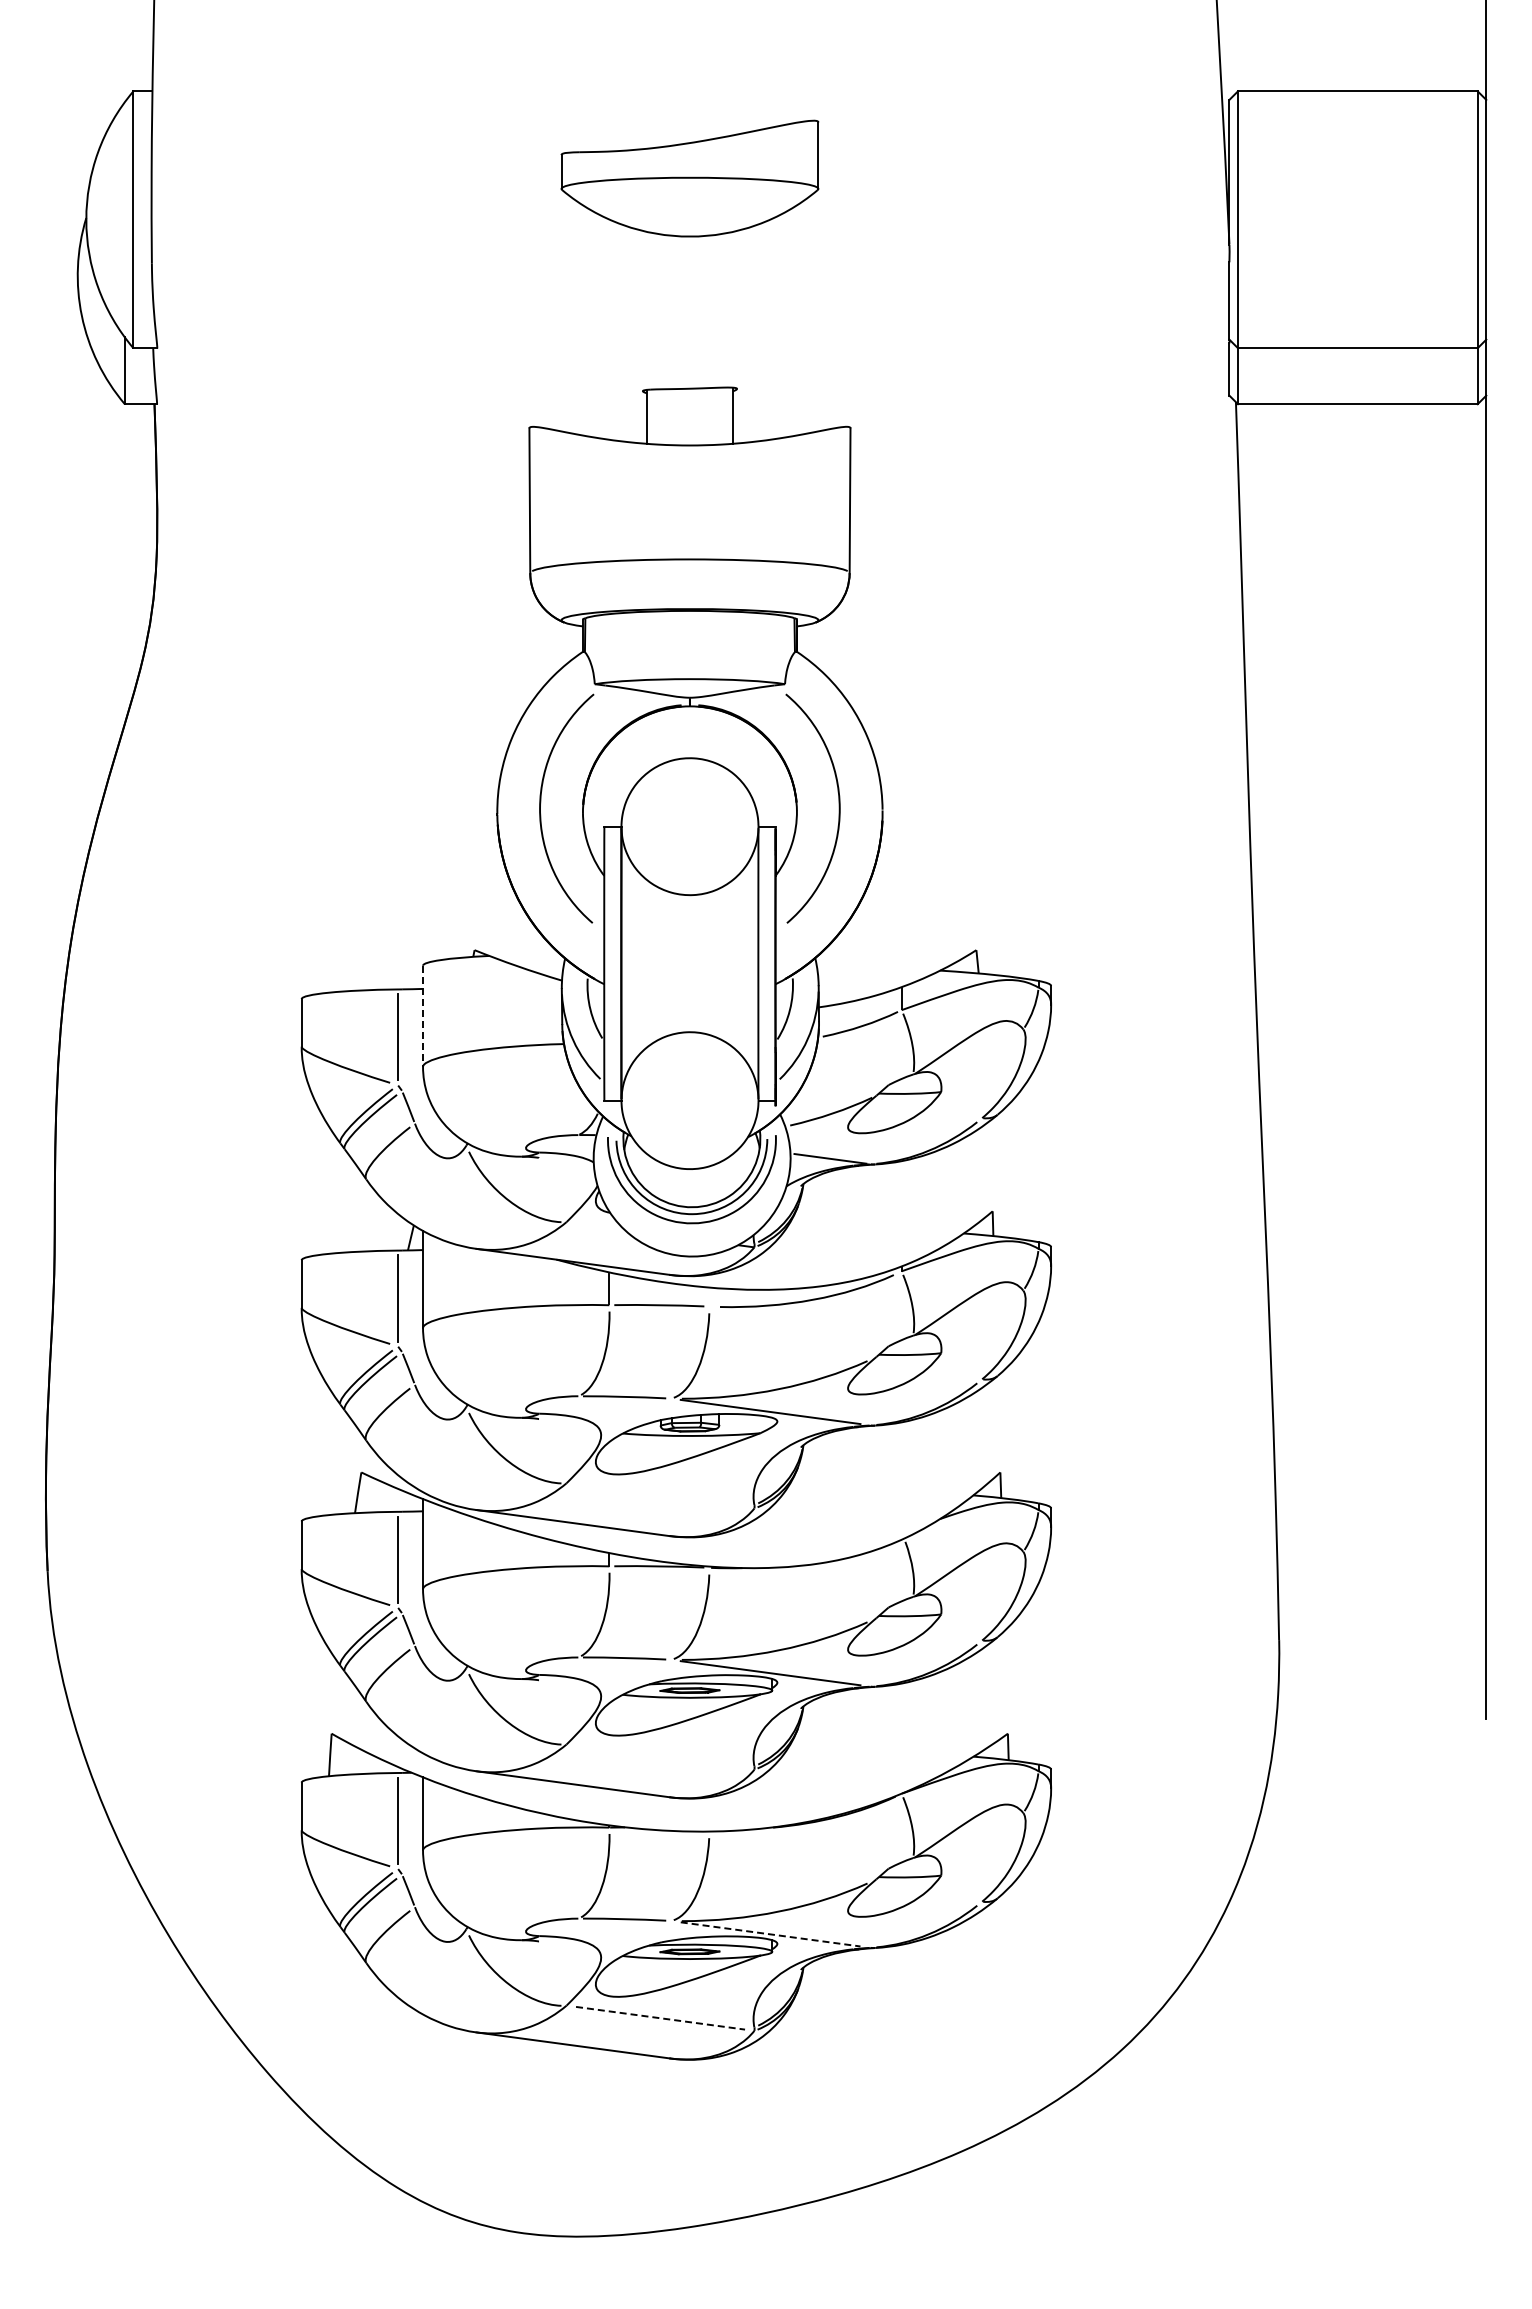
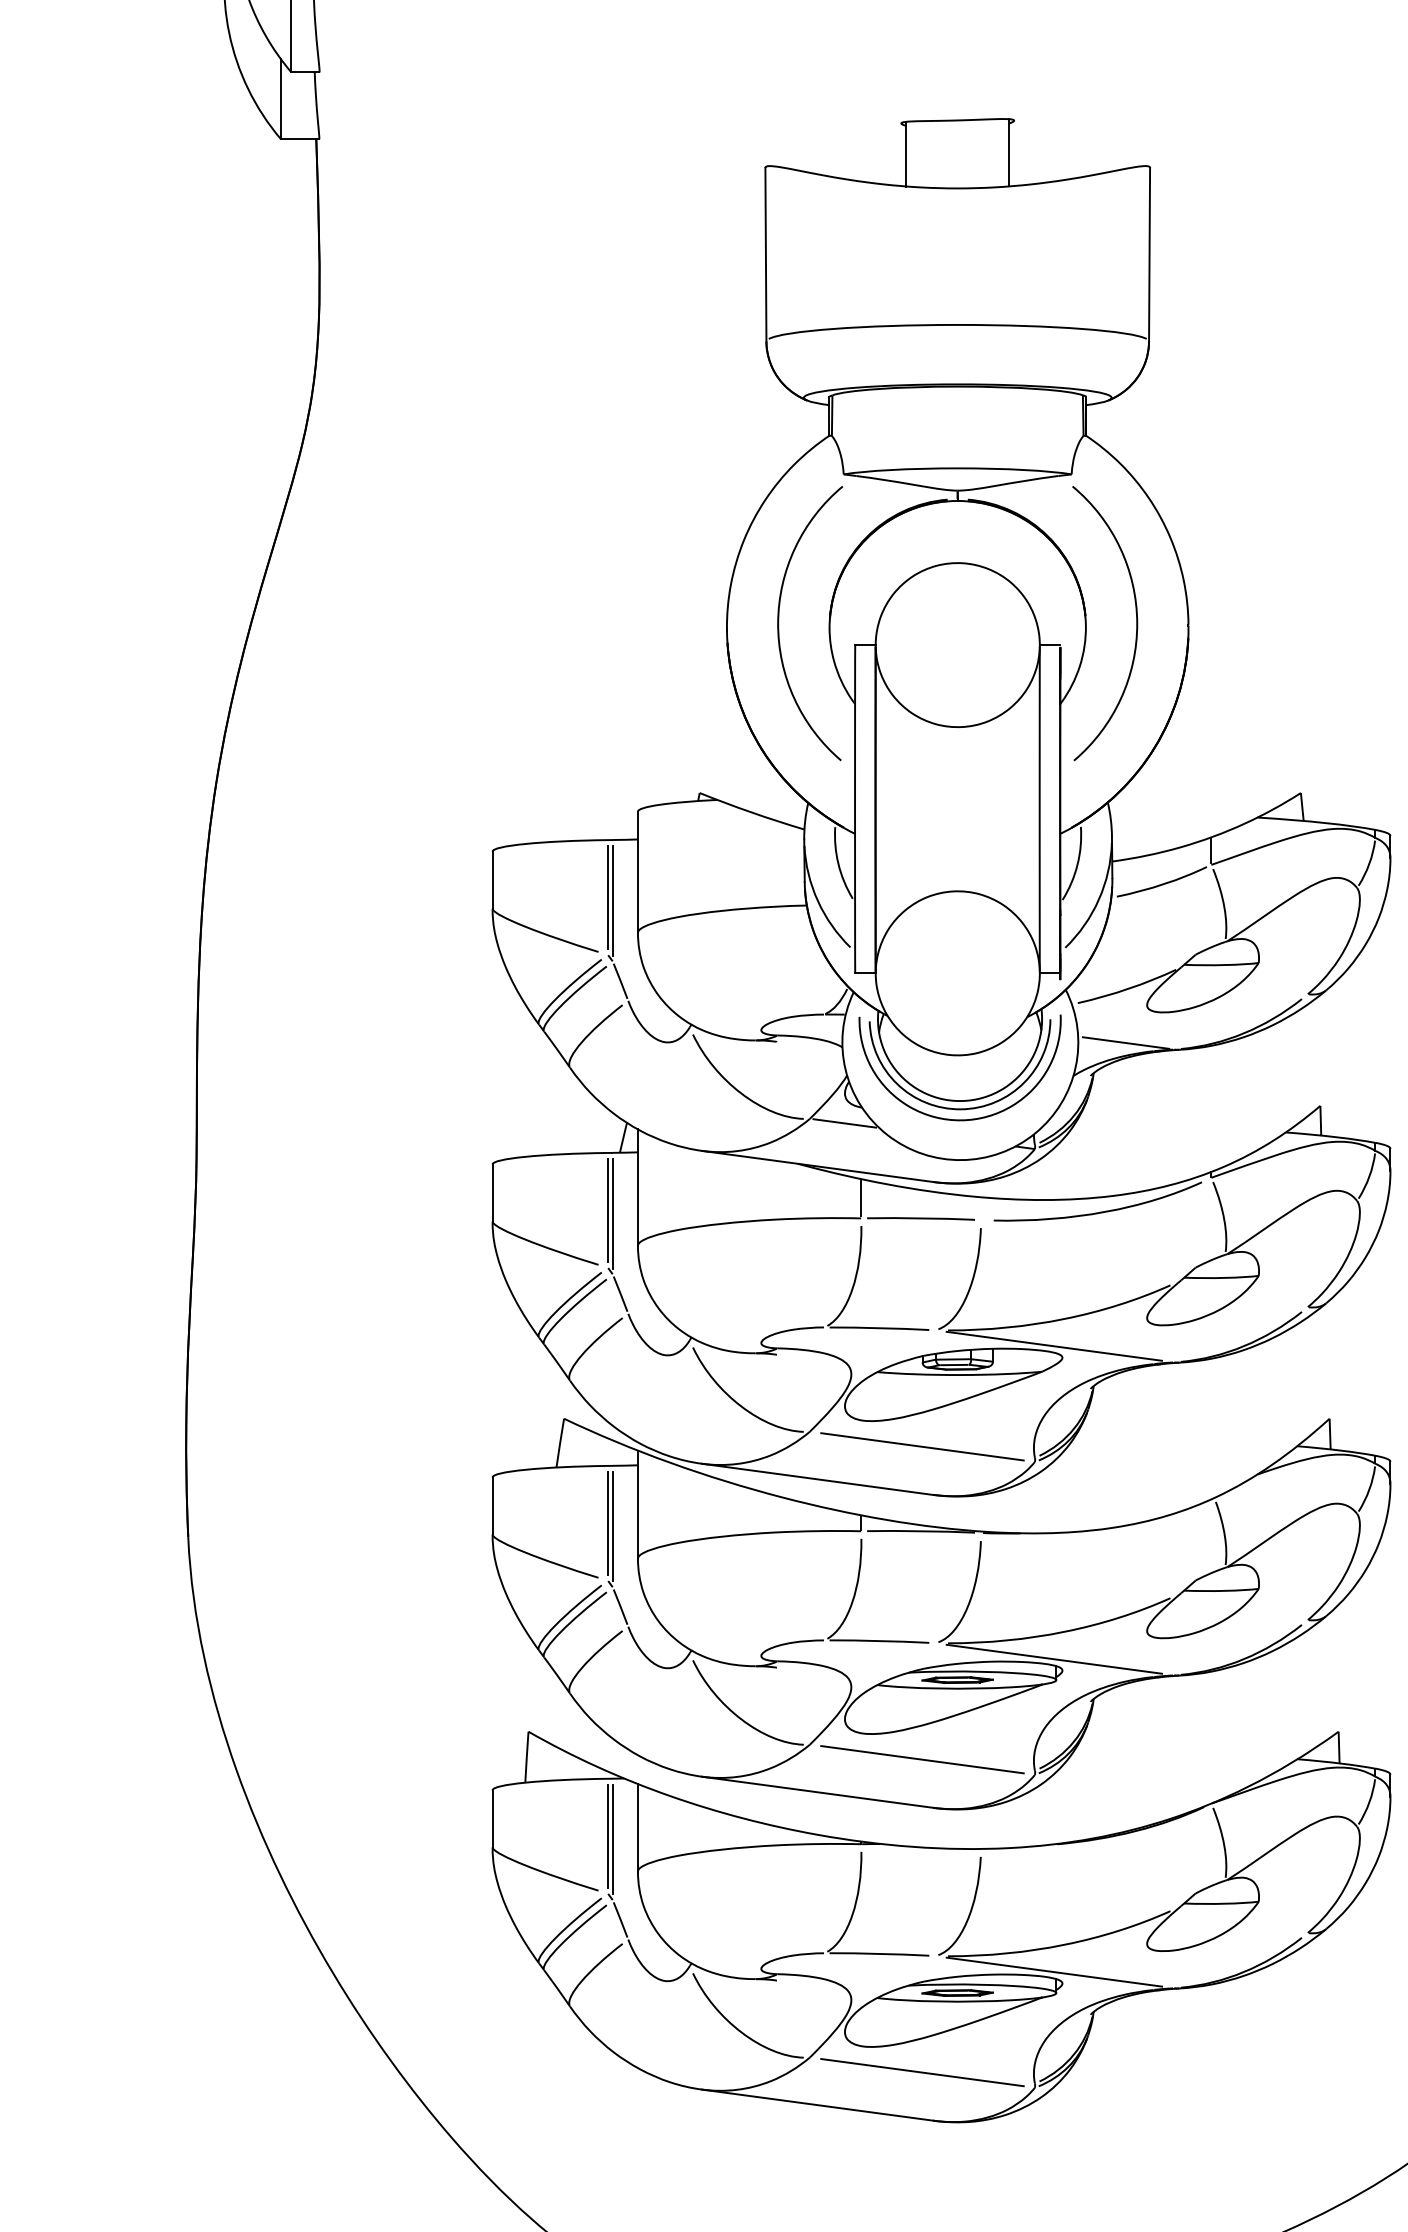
line: (423, 1016) -> (638, 872), dashed -> solid
line: (402, 1039) -> (613, 900), added
line: (595, 1225) -> (844, 1122), added
line: (402, 1301) -> (613, 1213), added
line: (660, 1495) -> (922, 1446), added
line: (402, 1562) -> (613, 1526), added
line: (660, 1756) -> (922, 1759), added
line: (402, 1823) -> (613, 1839), added
line: (770, 1934) -> (1054, 1972), dashed -> solid
line: (661, 2018) -> (923, 2072), dashed -> solid

